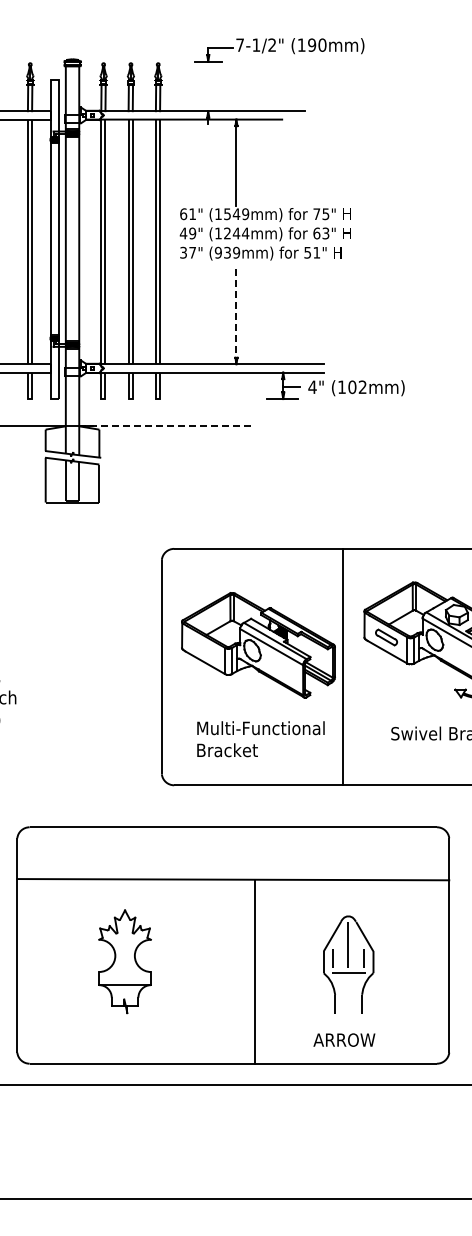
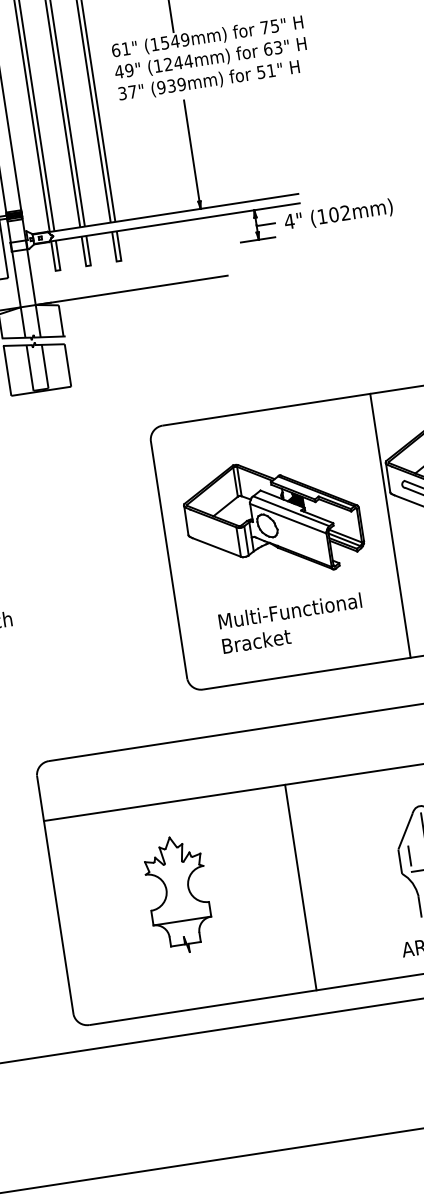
line: (236, 315) -> (192, 154), dashed -> solid
line: (165, 426) -> (132, 290), dashed -> solid
line: (343, 666) -> (390, 525), moved
line: (255, 971) -> (301, 887), moved

